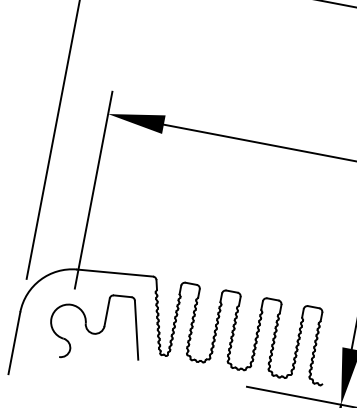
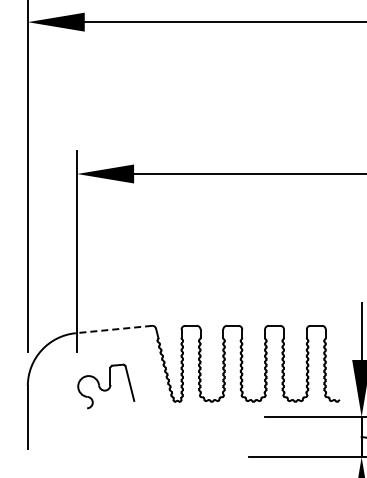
line: (114, 272) -> (113, 329), solid -> dashed
part: (96, 327) -> (105, 386), size x0.6

